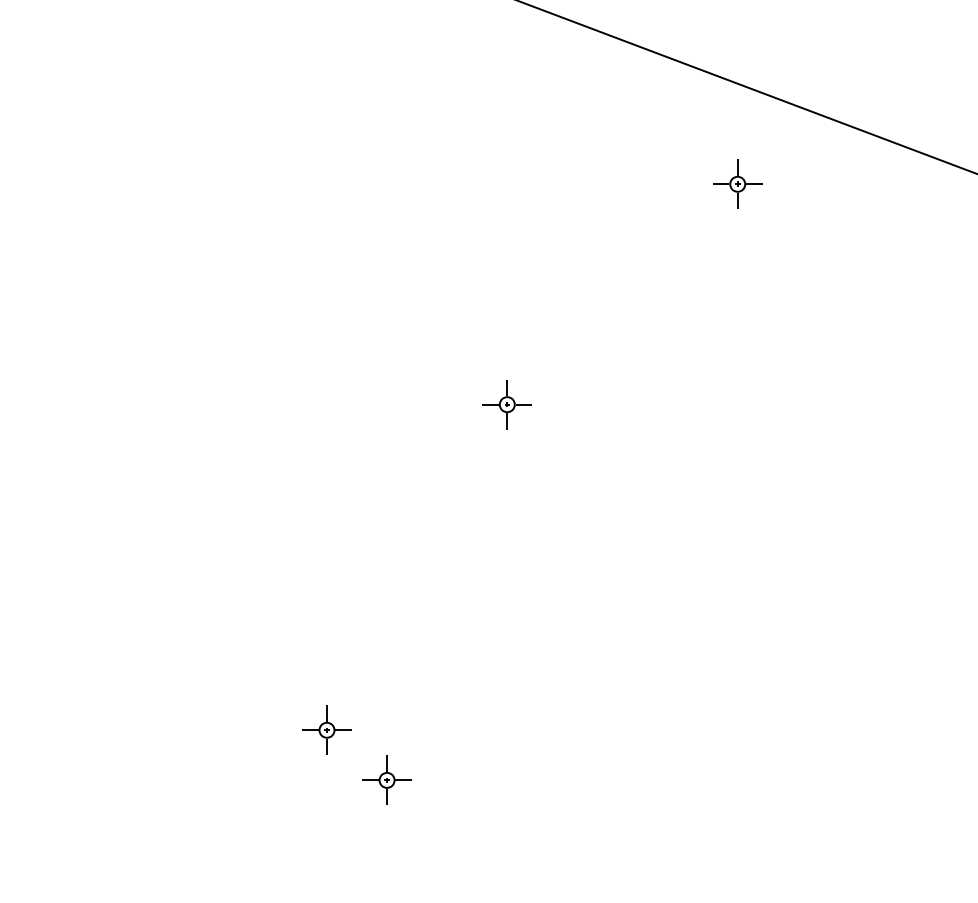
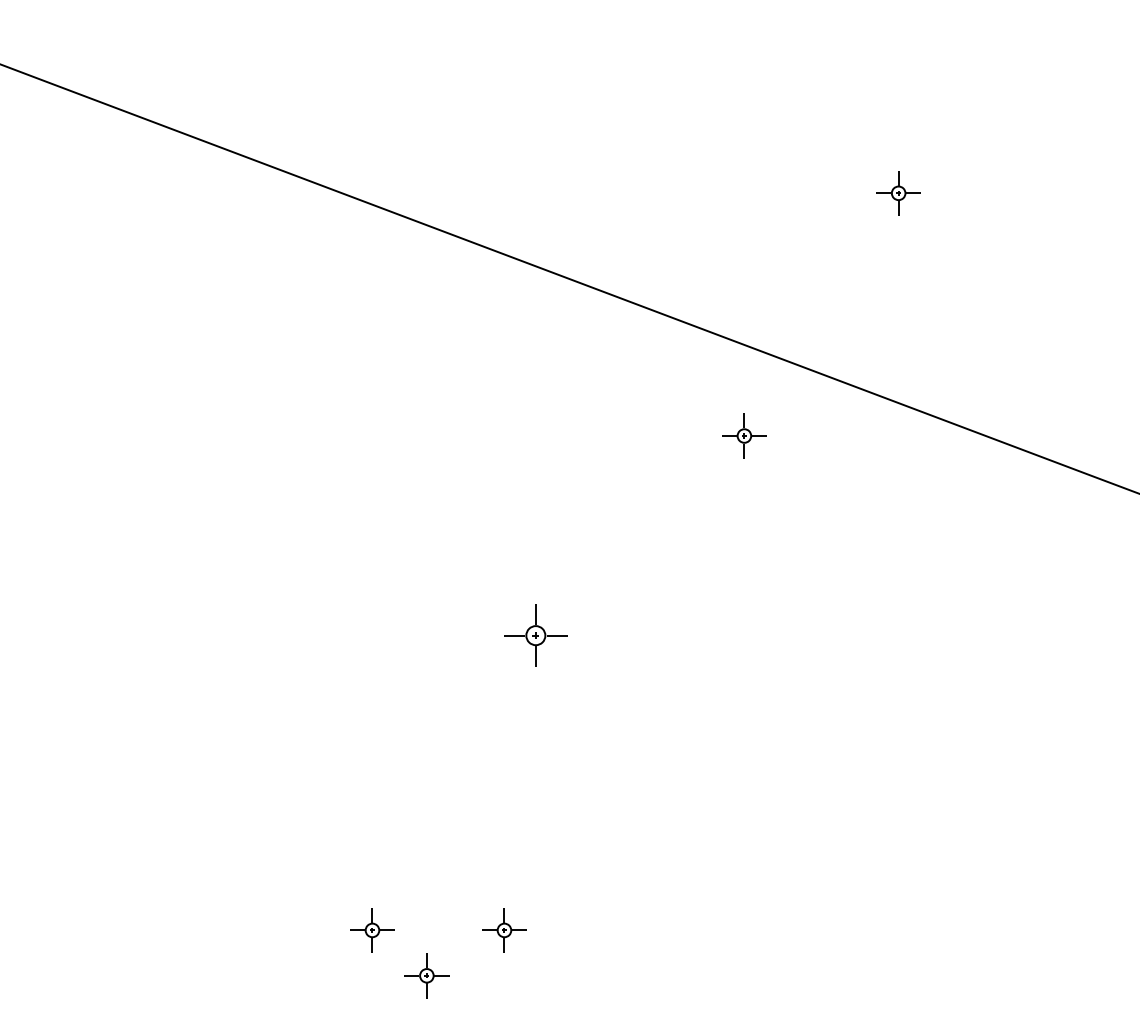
part: (507, 404) -> (535, 635), size x1.4
part: (472, 730) -> (504, 930), added

